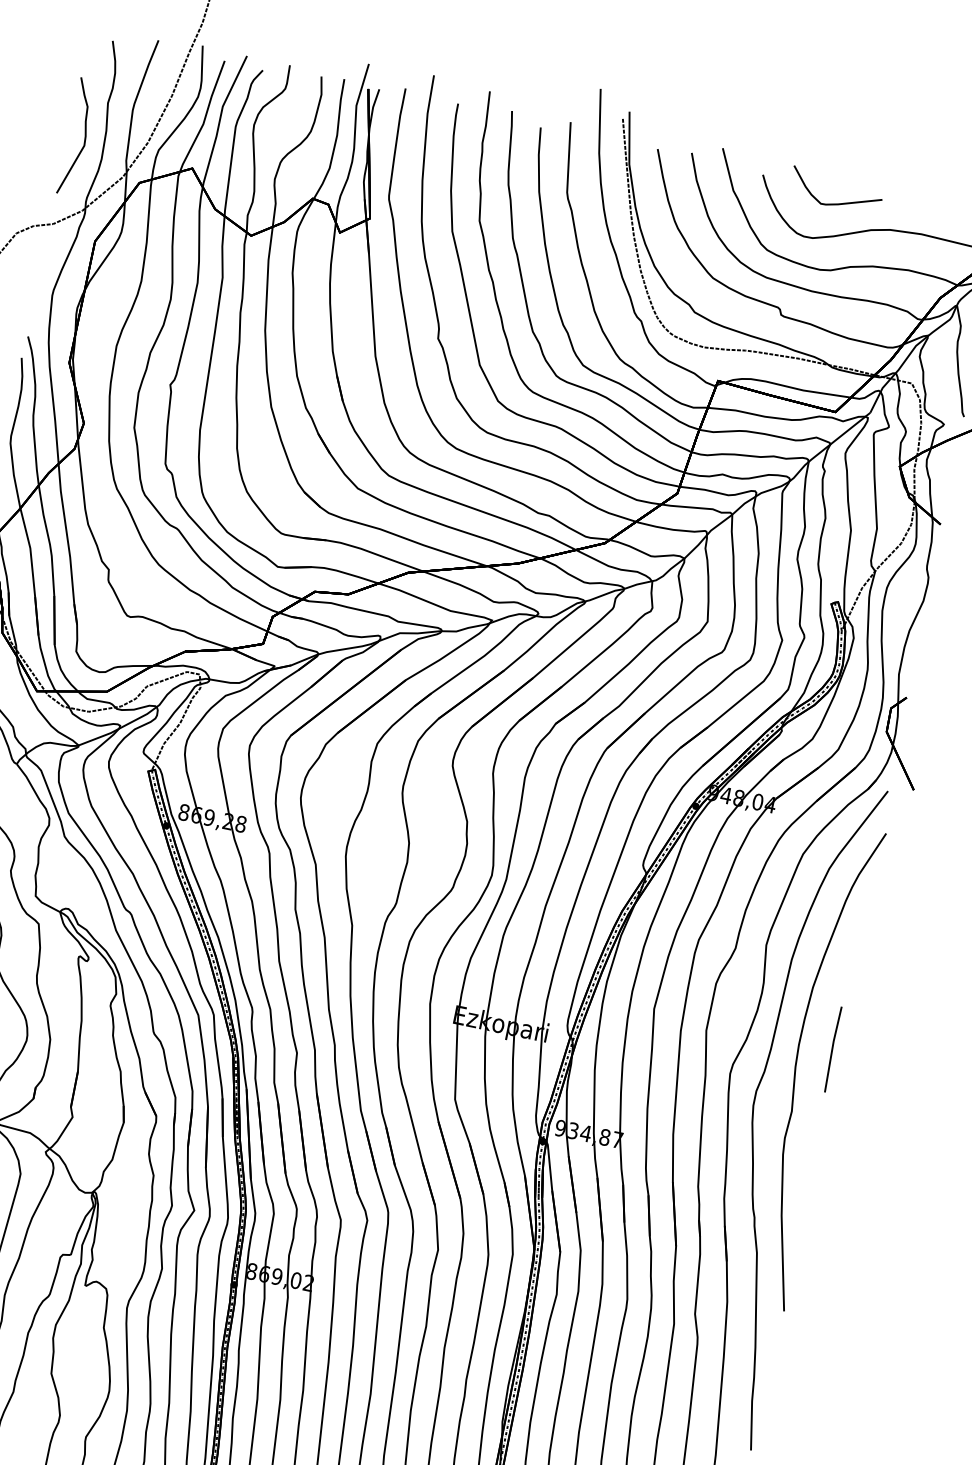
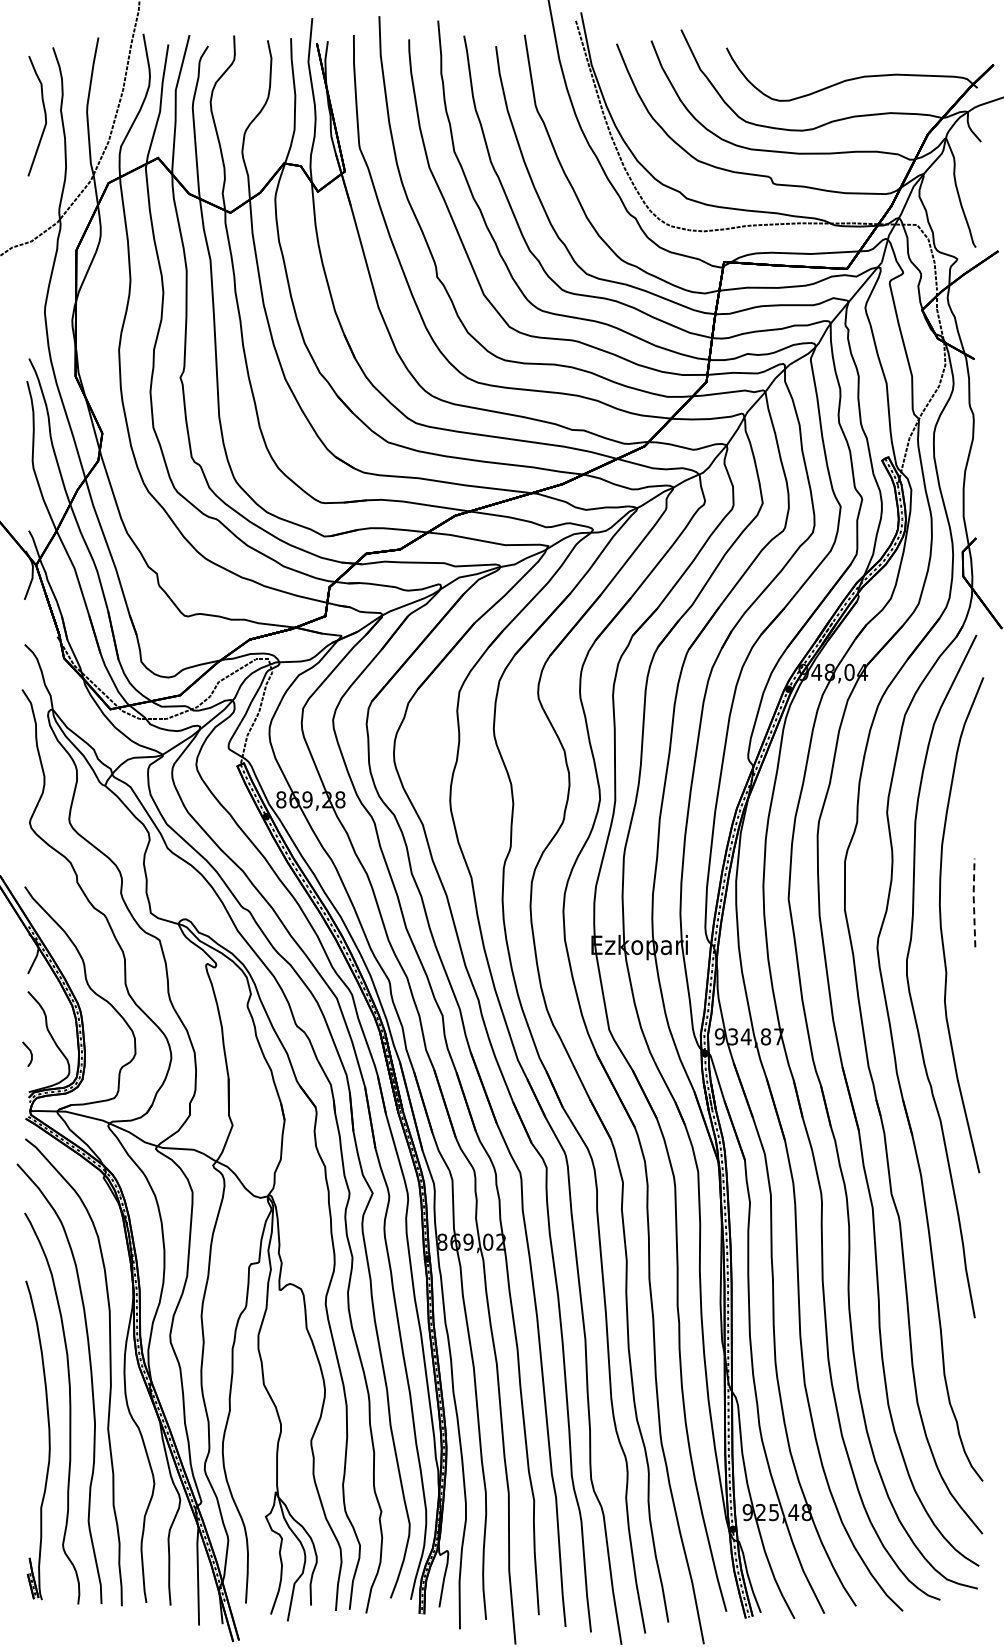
curve: (84, 138) -> (44, 116), moved
curve: (838, 203) -> (807, 60), removed
line: (832, 1048) -> (973, 902), solid -> dashed

